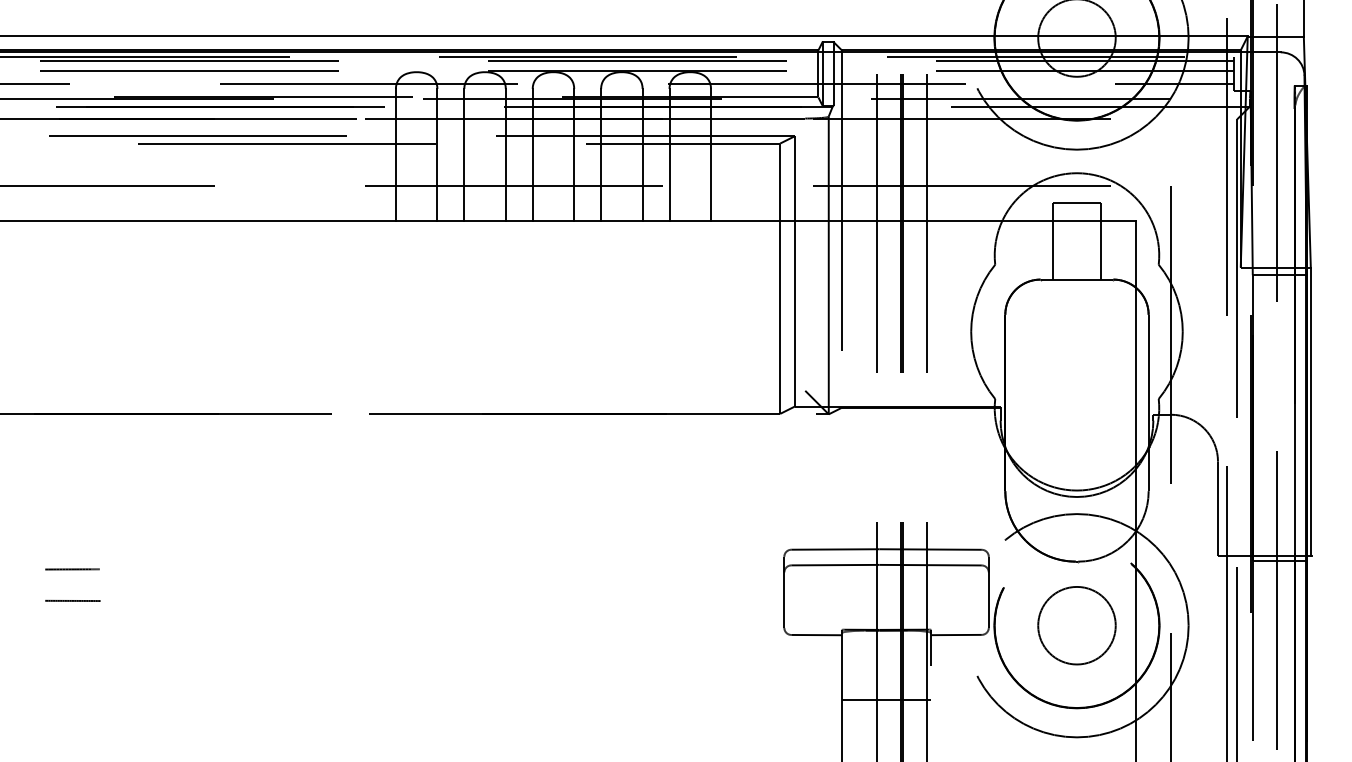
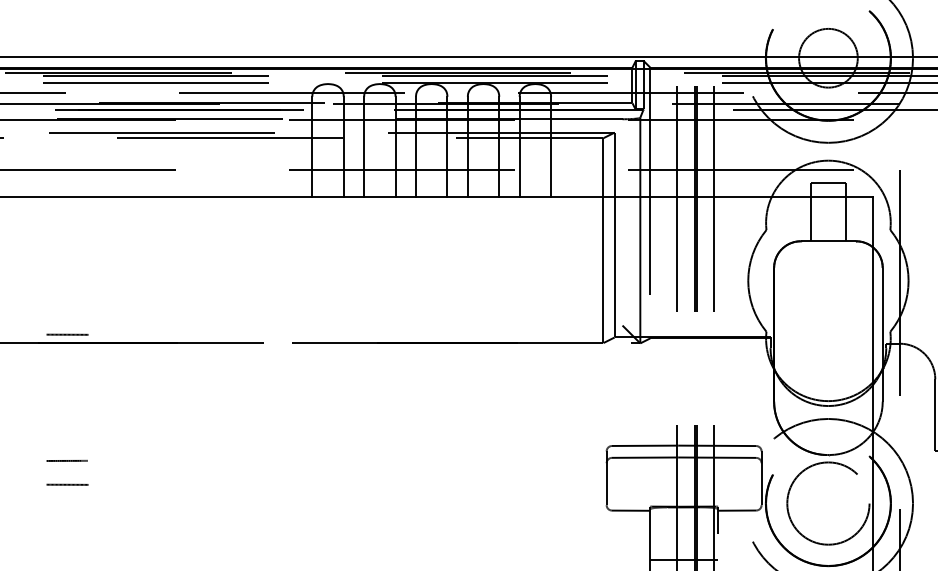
line: (72, 402) -> (67, 334), added
circle: (1076, 625) -> (828, 503), size x1.4

